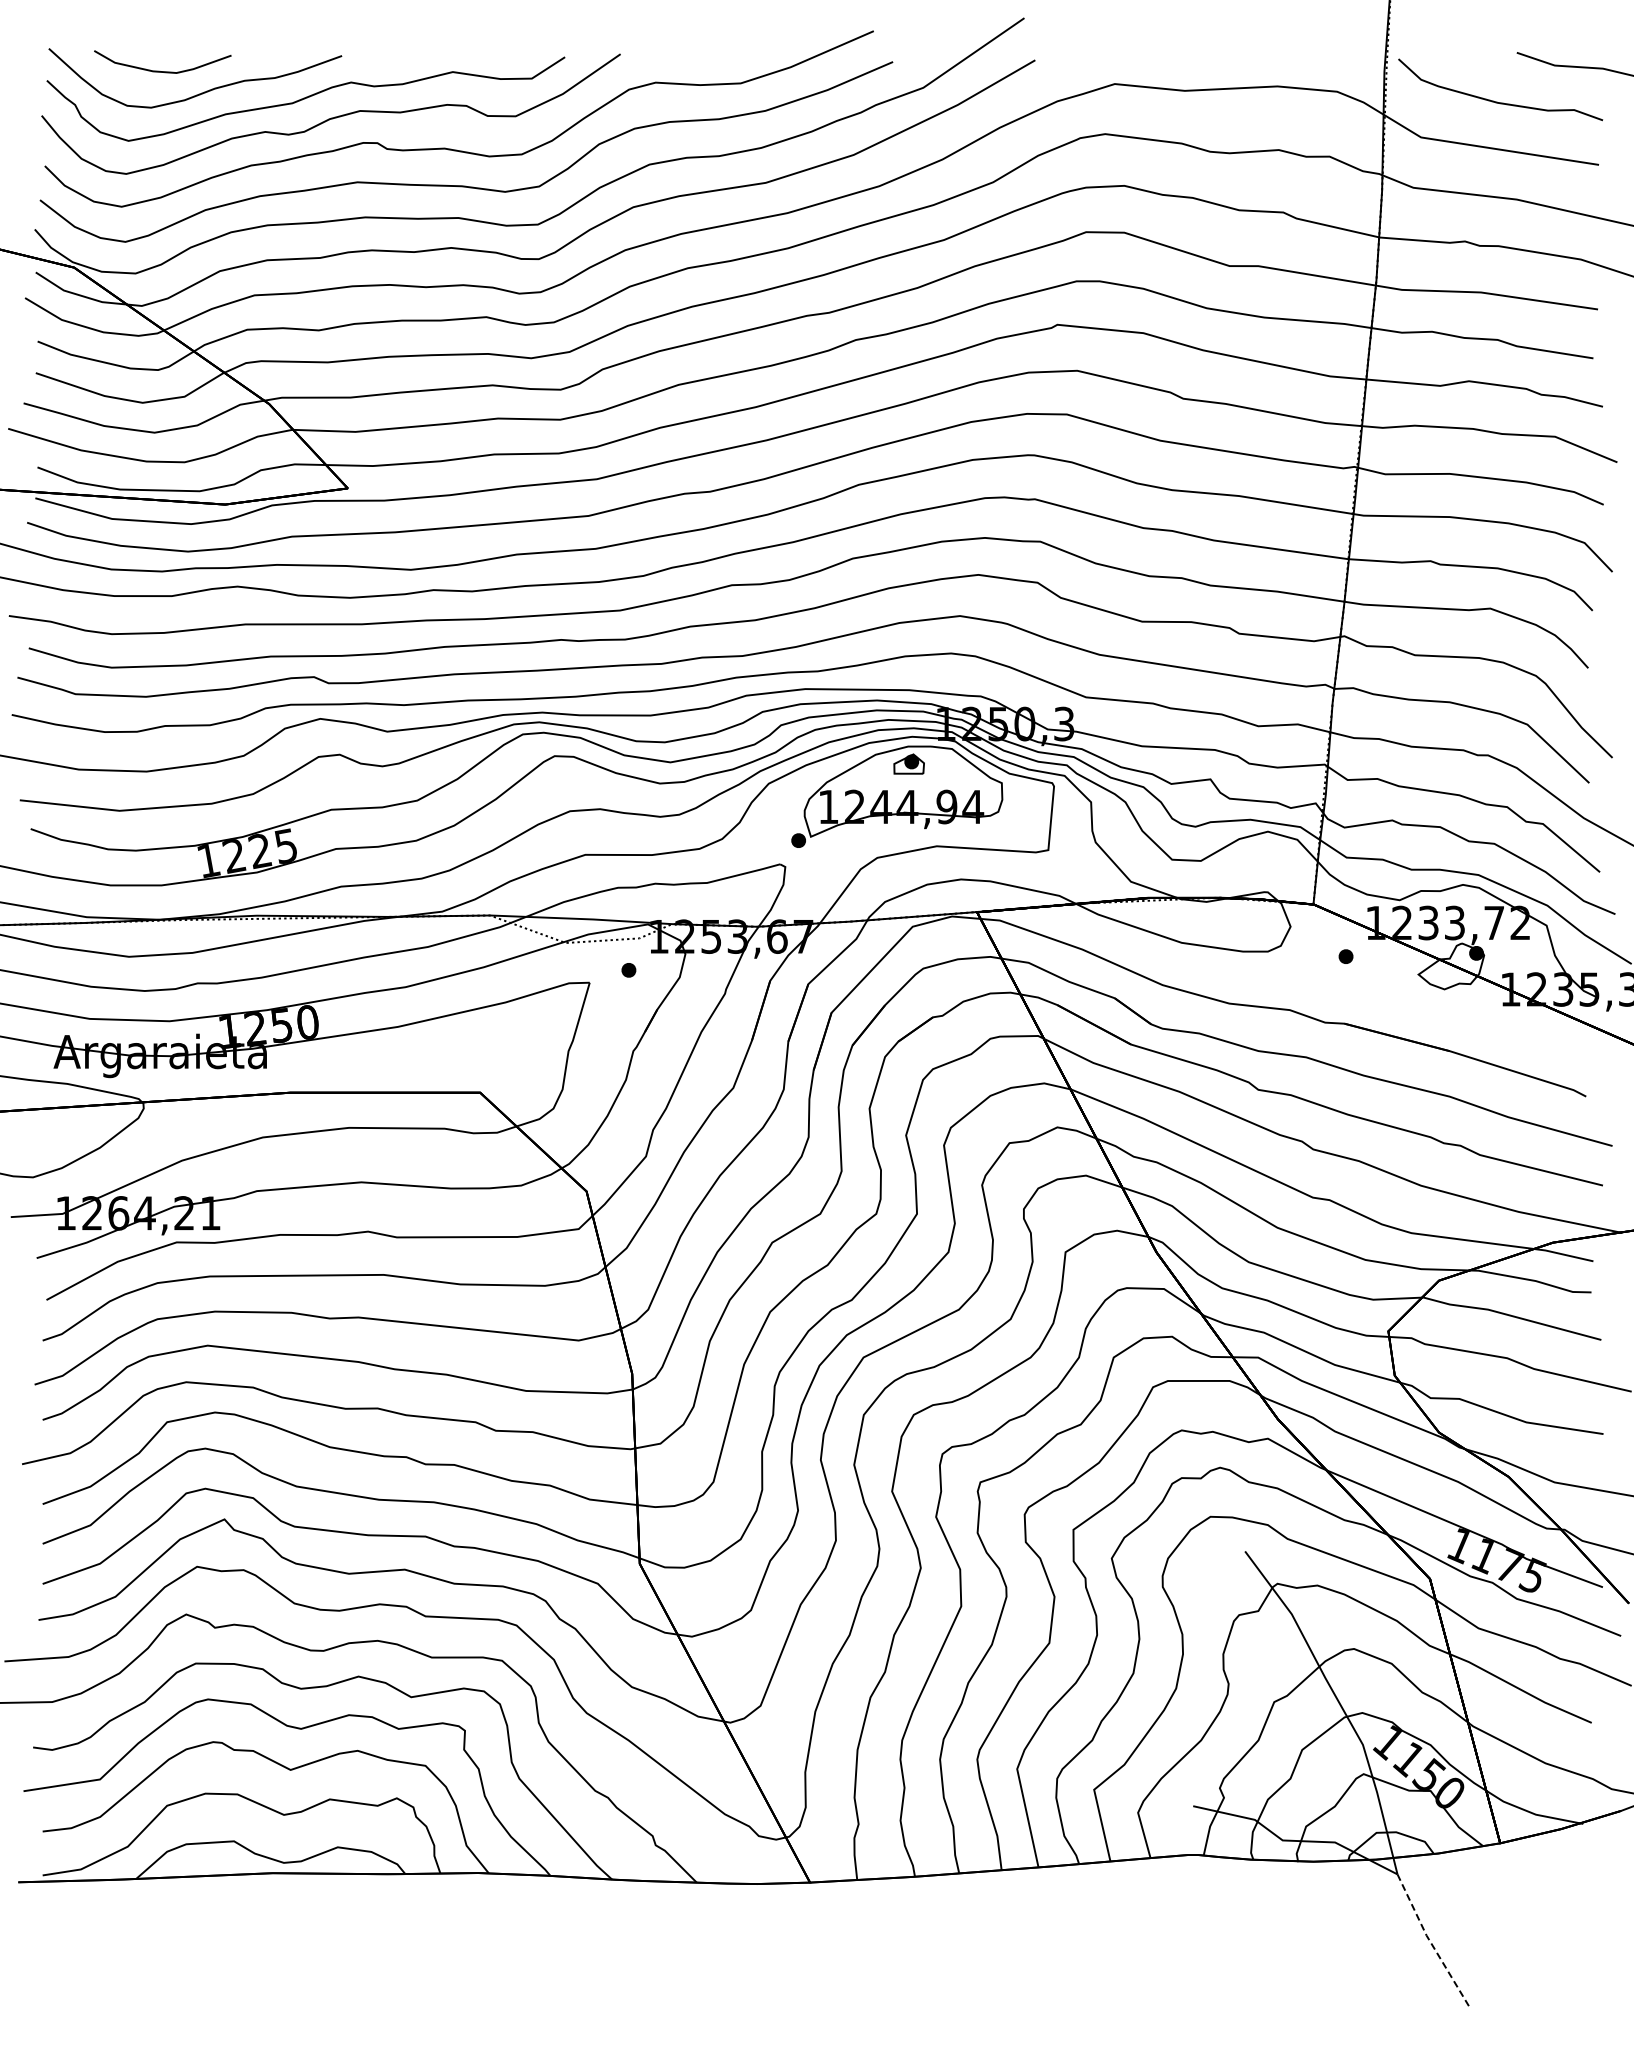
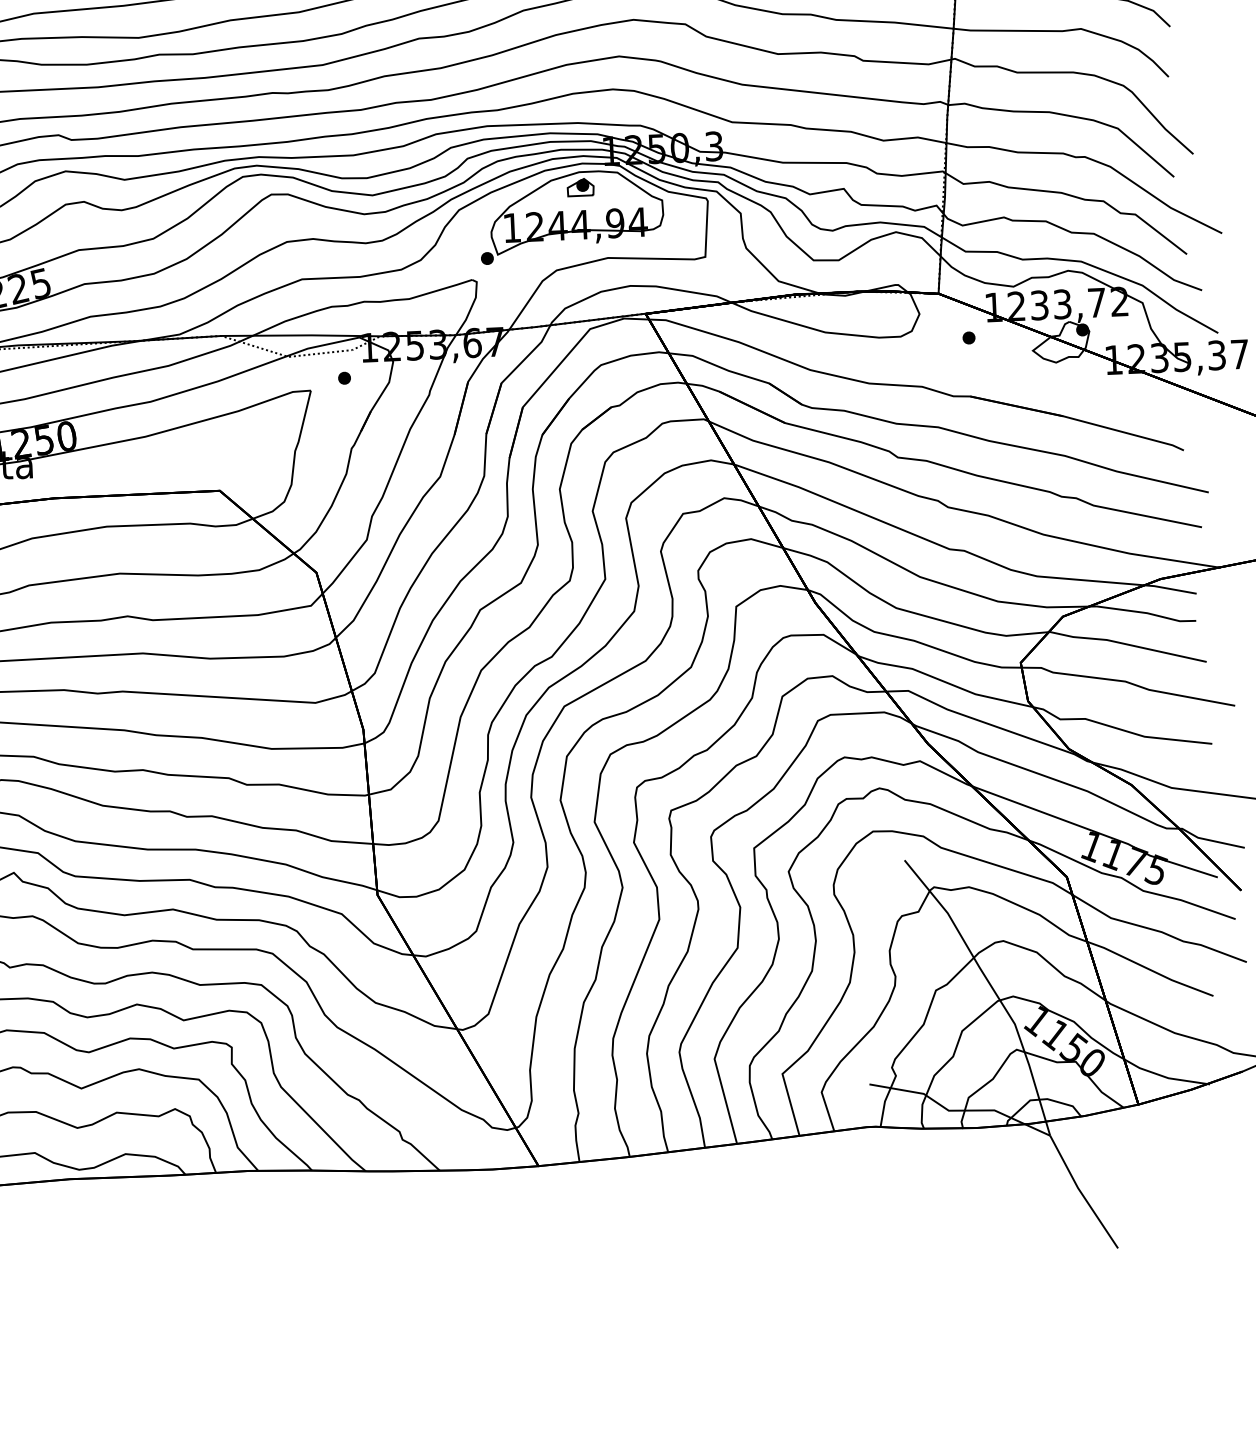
line: (1430, 1942) -> (1081, 1193), dashed -> solid

